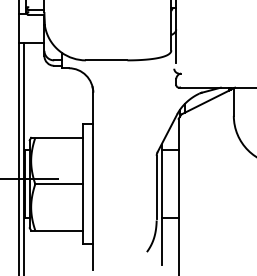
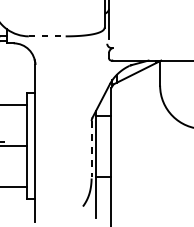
line: (106, 60) -> (47, 36), solid -> dashed
line: (156, 187) -> (91, 149), solid -> dashed

